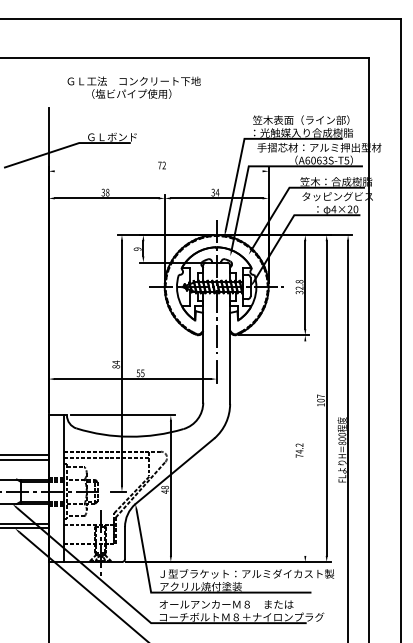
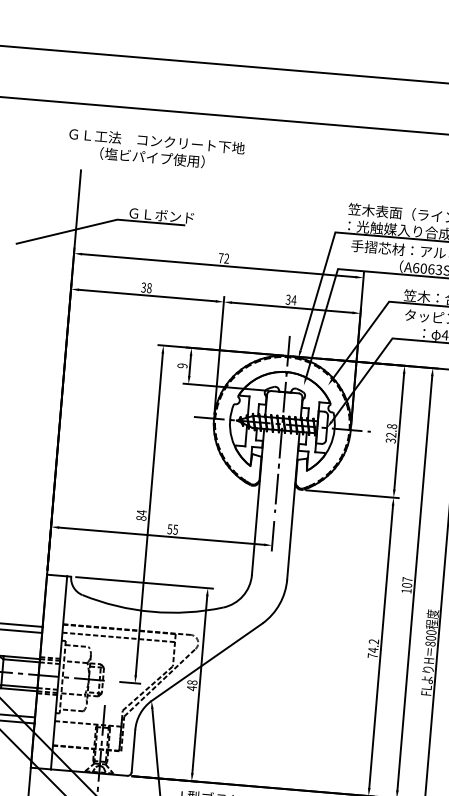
text: (133, 87) -> (155, 149), moved
line: (158, 171) -> (218, 265), added
line: (305, 448) -> (381, 646), added

